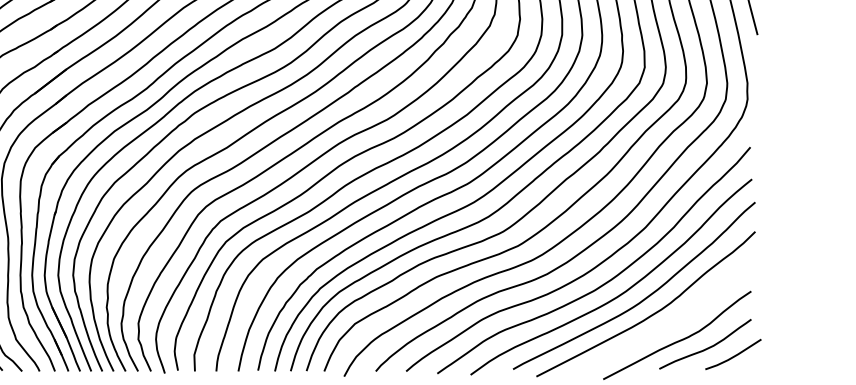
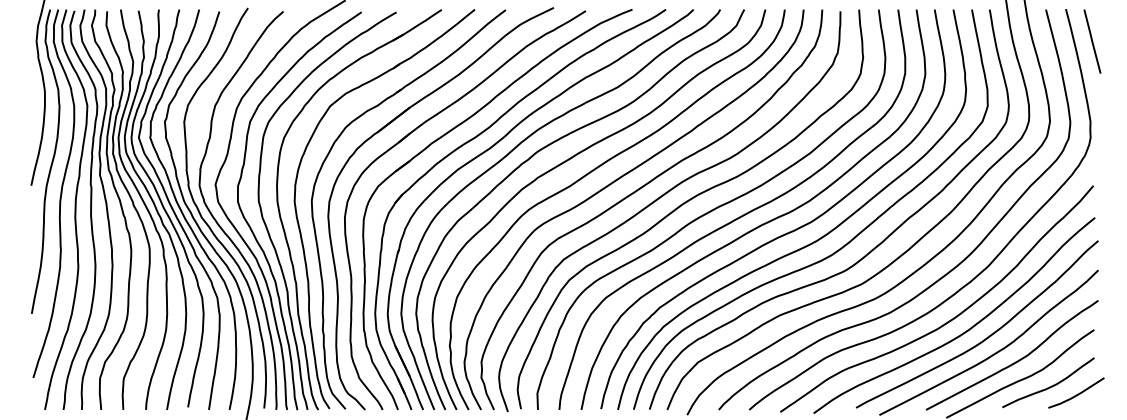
curve: (672, 322) -> (1015, 361), added

